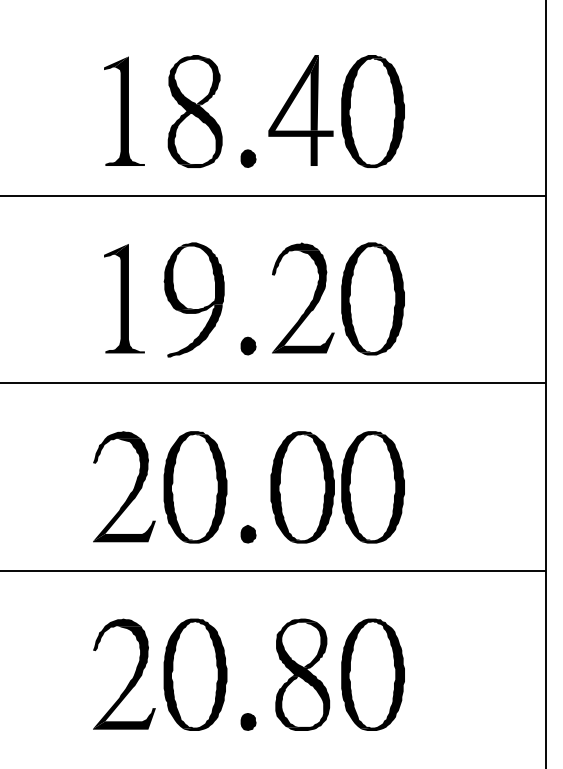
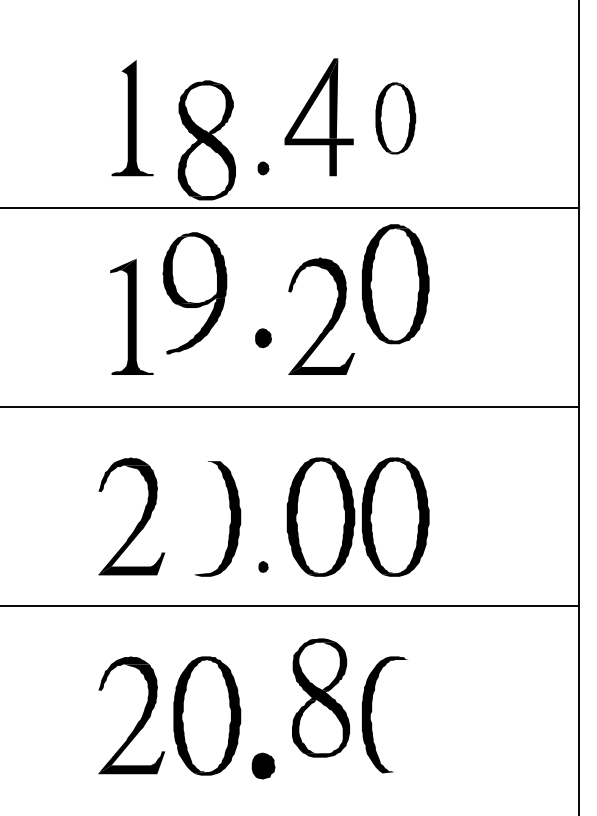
fill: (116, 62) -> (123, 66), removed
part: (194, 111) -> (206, 140), moved
part: (372, 111) -> (395, 118), size x0.6
part: (248, 158) -> (263, 168), size x0.7
part: (372, 299) -> (395, 284), moved
part: (193, 300) -> (194, 293), moved
part: (248, 346) -> (263, 338), moved
fill: (185, 485) -> (196, 515), removed
part: (248, 533) -> (263, 566), size x0.6
part: (302, 674) -> (320, 697), moved
fill: (382, 676) -> (405, 717), removed
part: (248, 721) -> (263, 765), size x1.4

